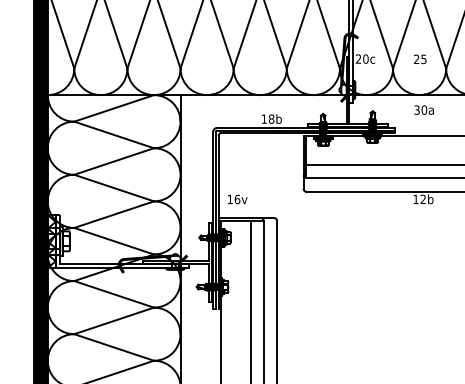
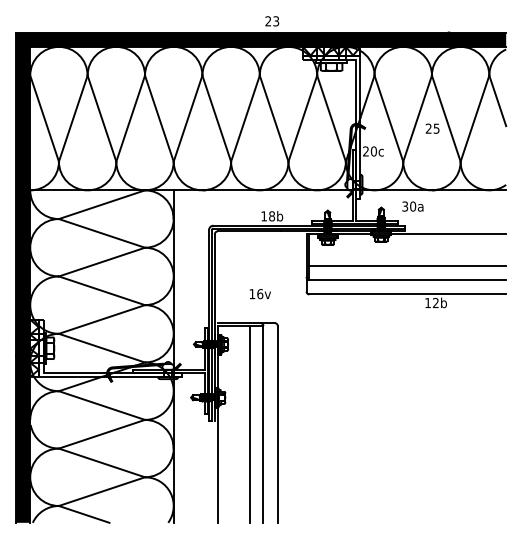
text: (420, 59) -> (432, 128), moved
text: (423, 110) -> (412, 206), moved
text: (236, 199) -> (259, 294), moved

